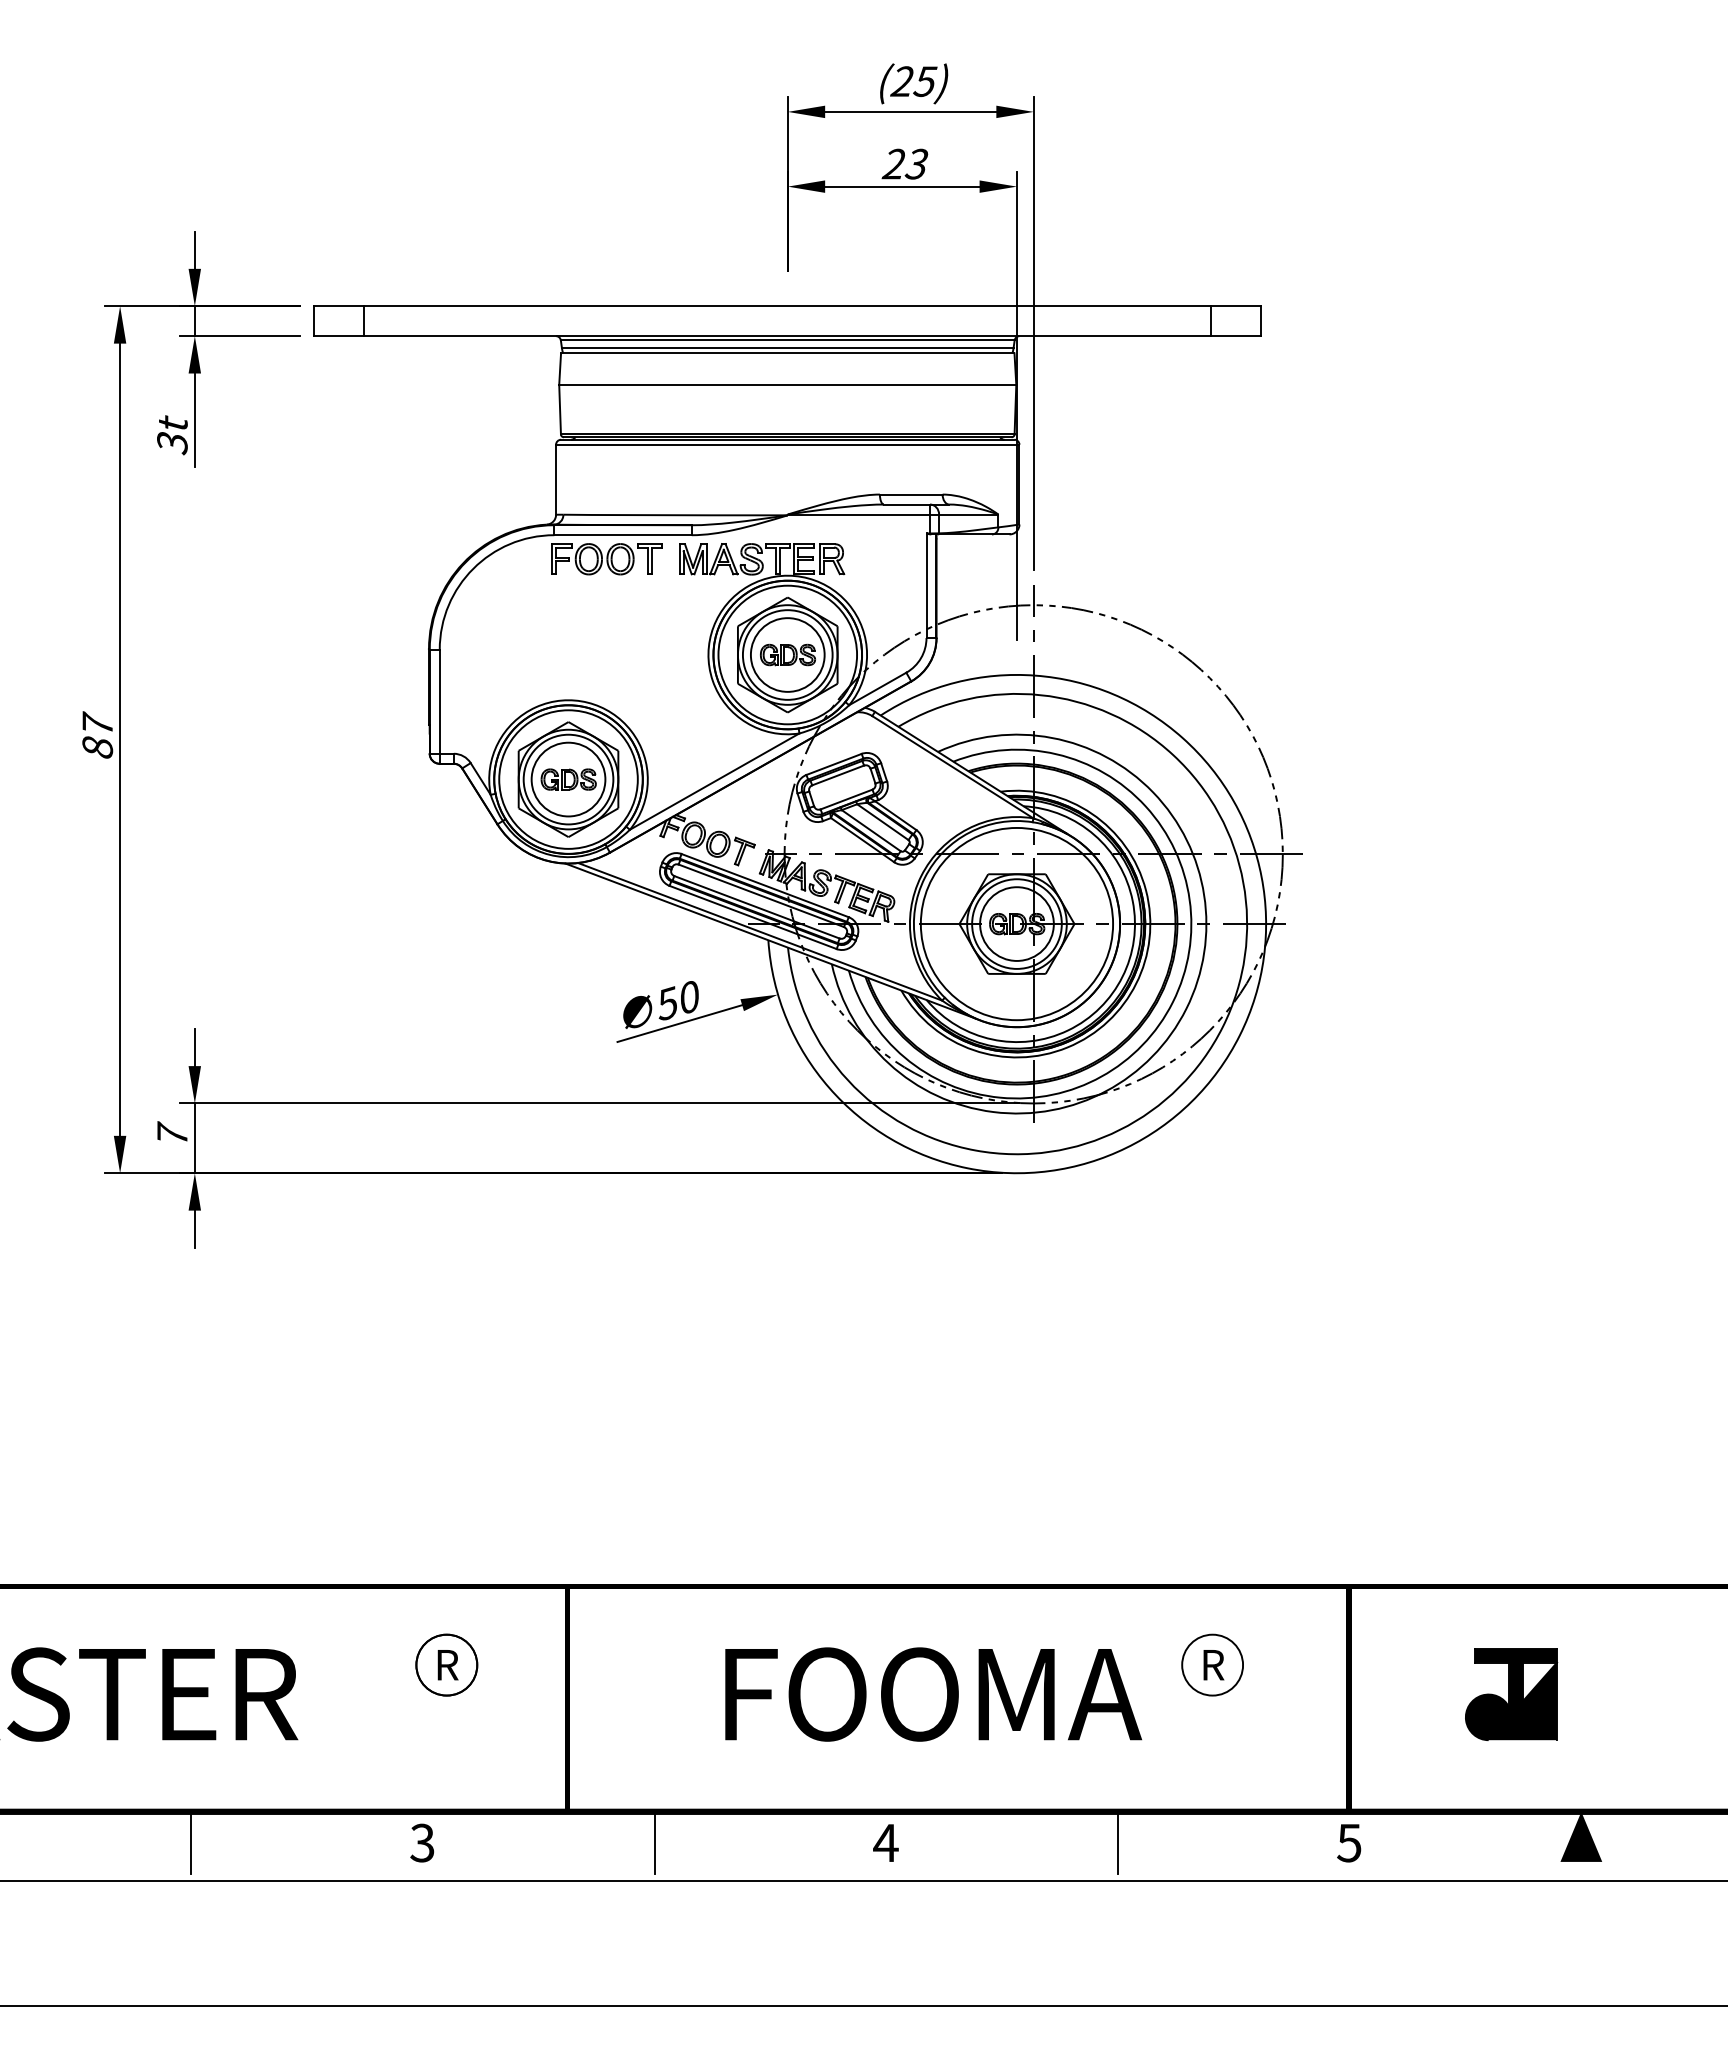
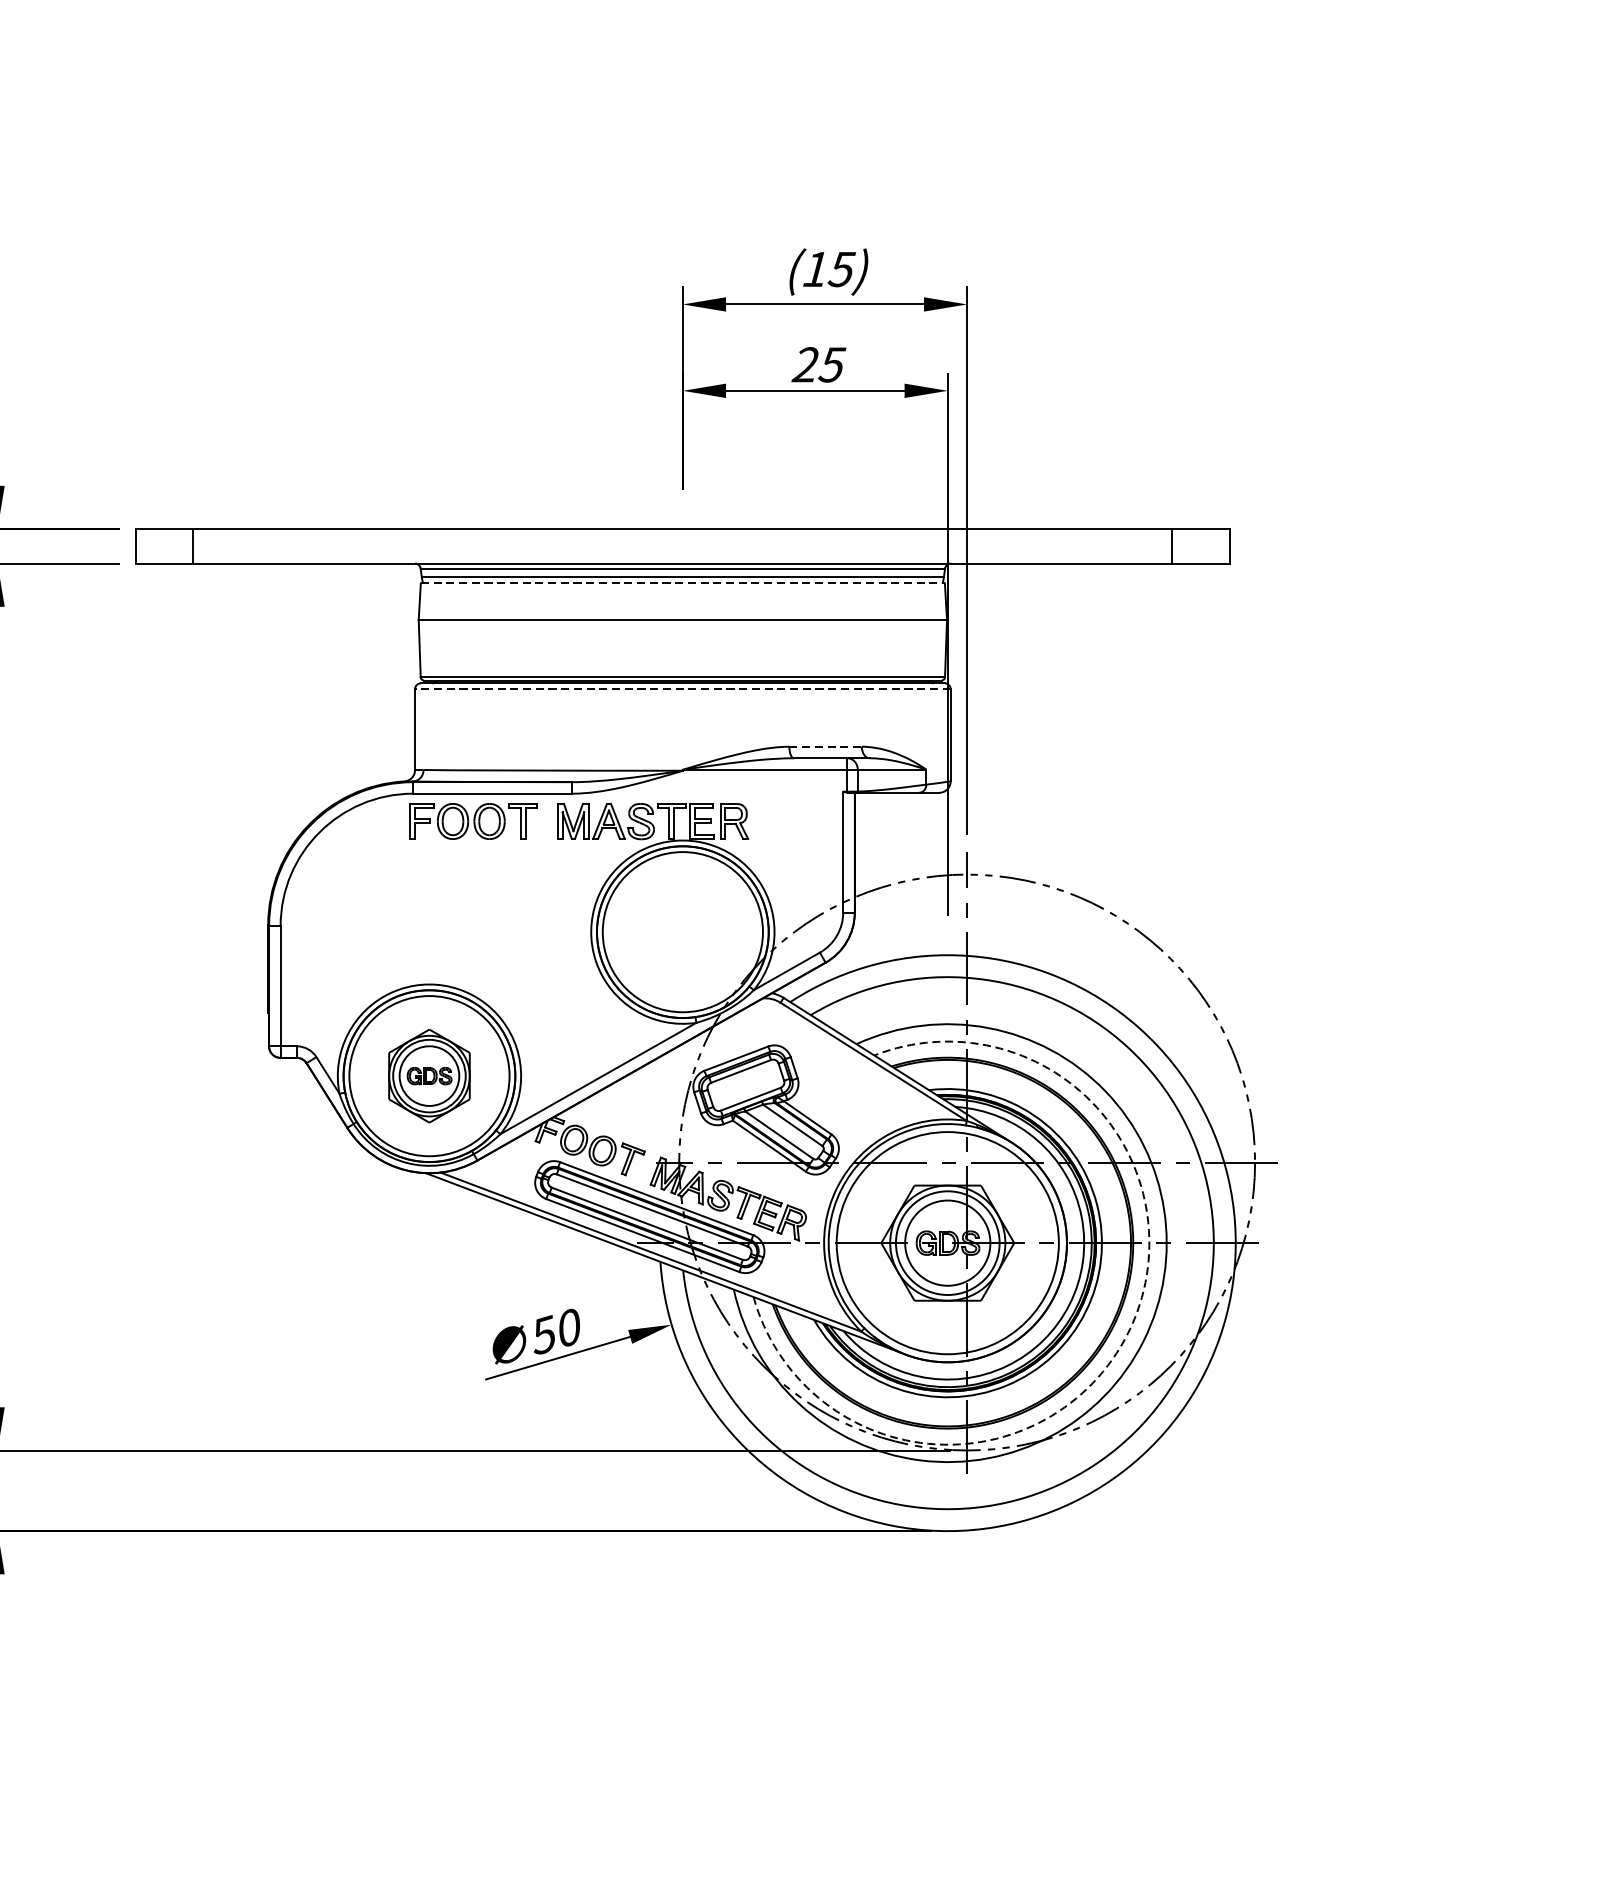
text: (901, 81) -> (814, 269), (25) -> (15)
text: (917, 163) -> (832, 364), 23 -> 25
line: (787, 353) -> (682, 583), solid -> dashed
line: (787, 444) -> (682, 688), solid -> dashed
line: (911, 494) -> (825, 746), solid -> dashed
part: (787, 654) -> (682, 931), removed
part: (568, 779) -> (429, 1076), size x0.7
arc: (1172, 1002) -> (1127, 1333), solid -> dashed

